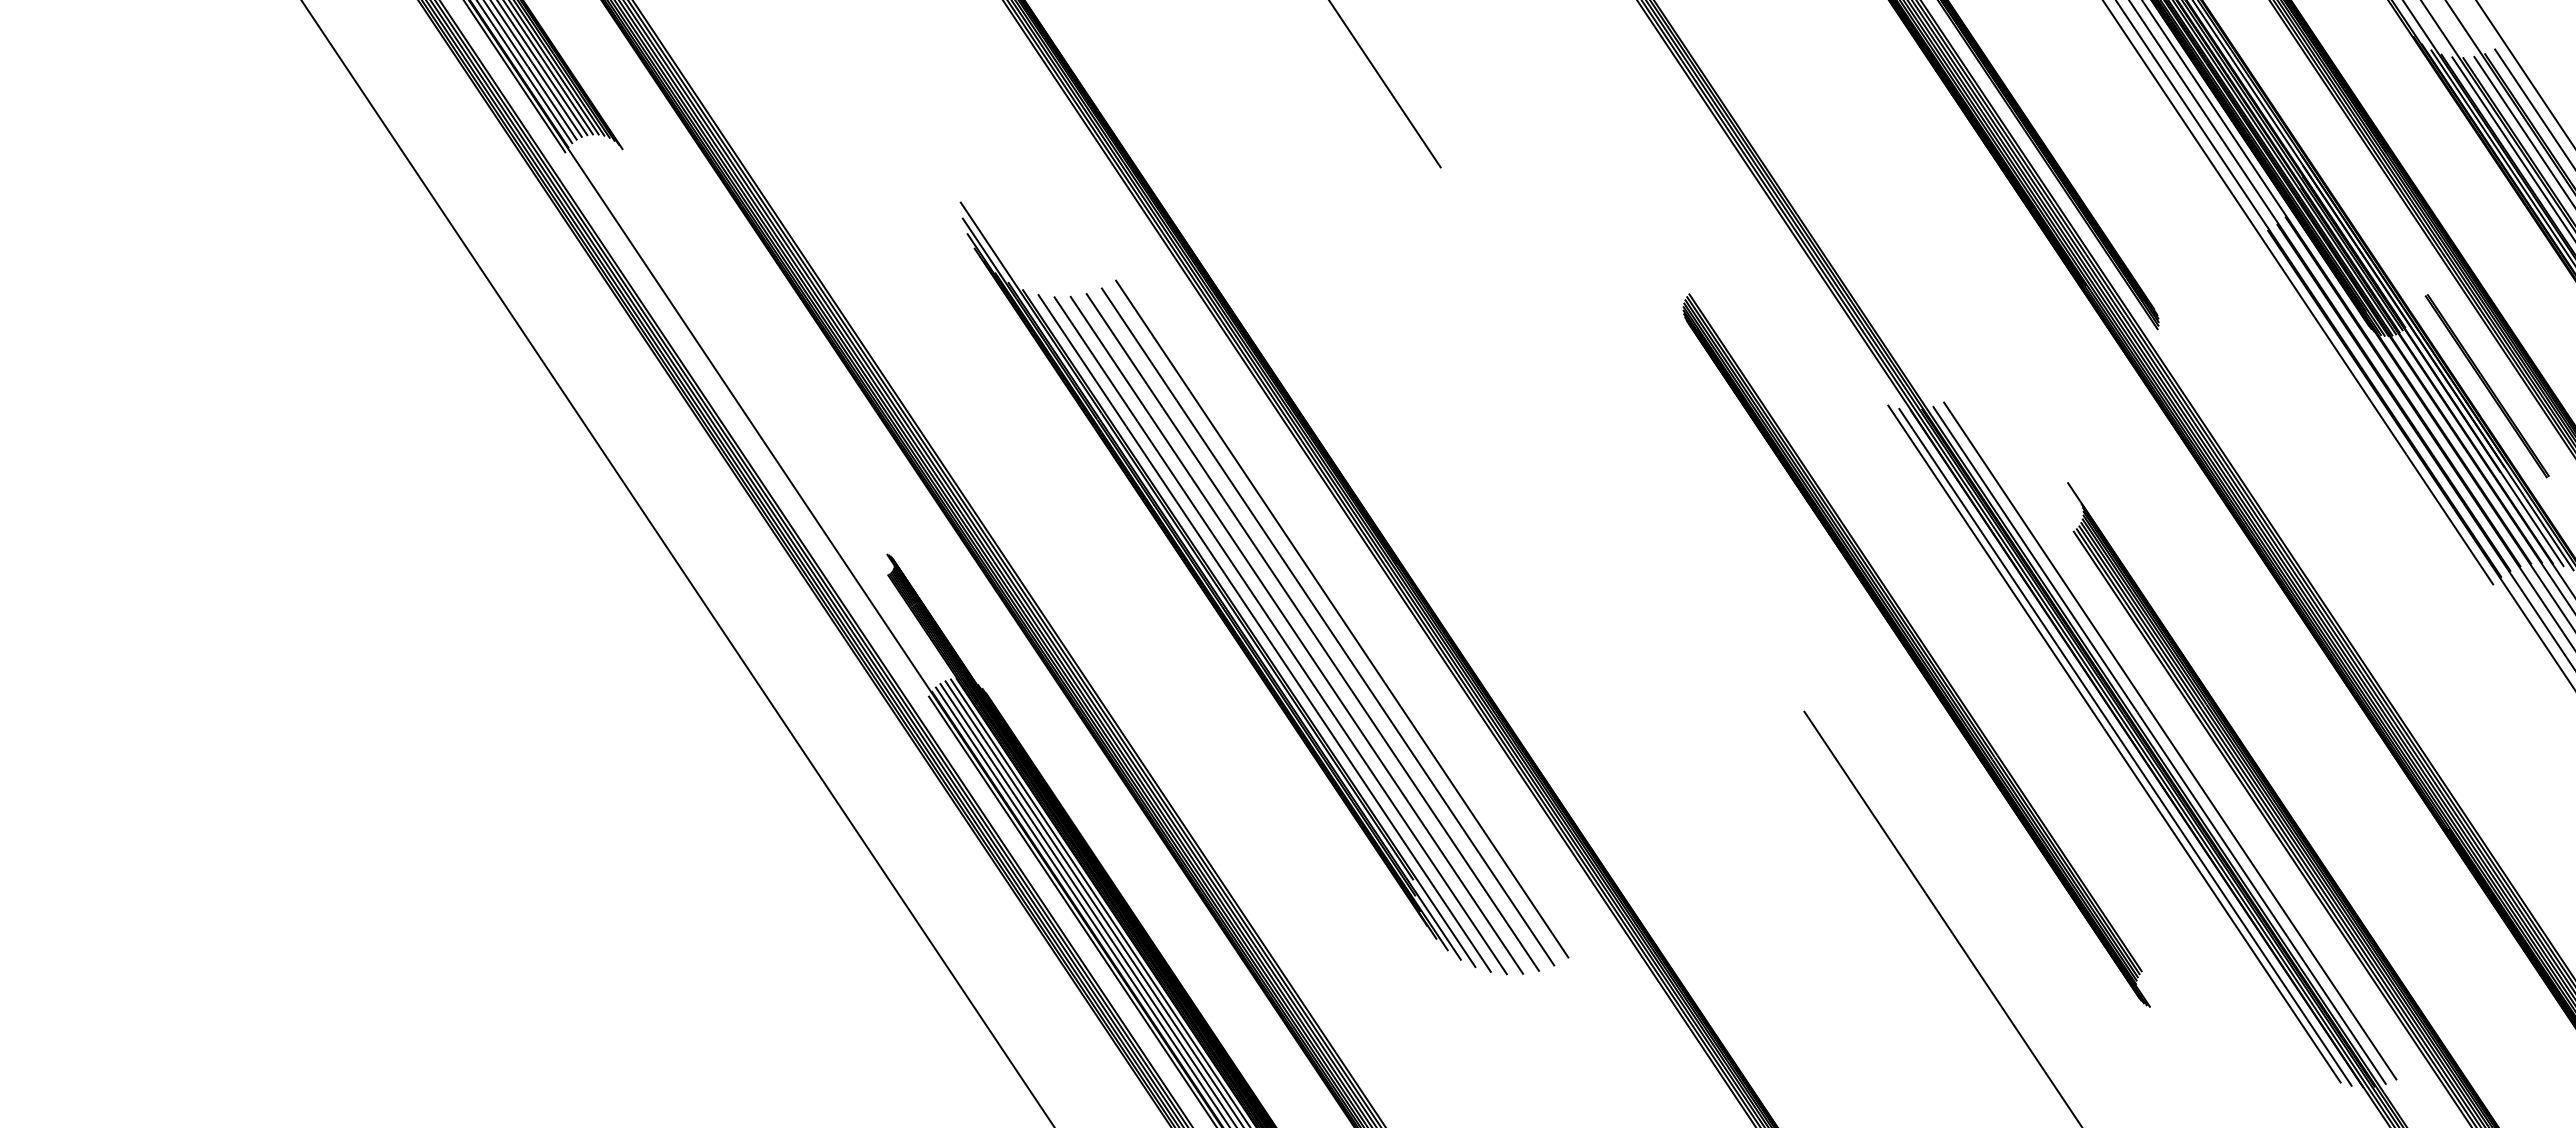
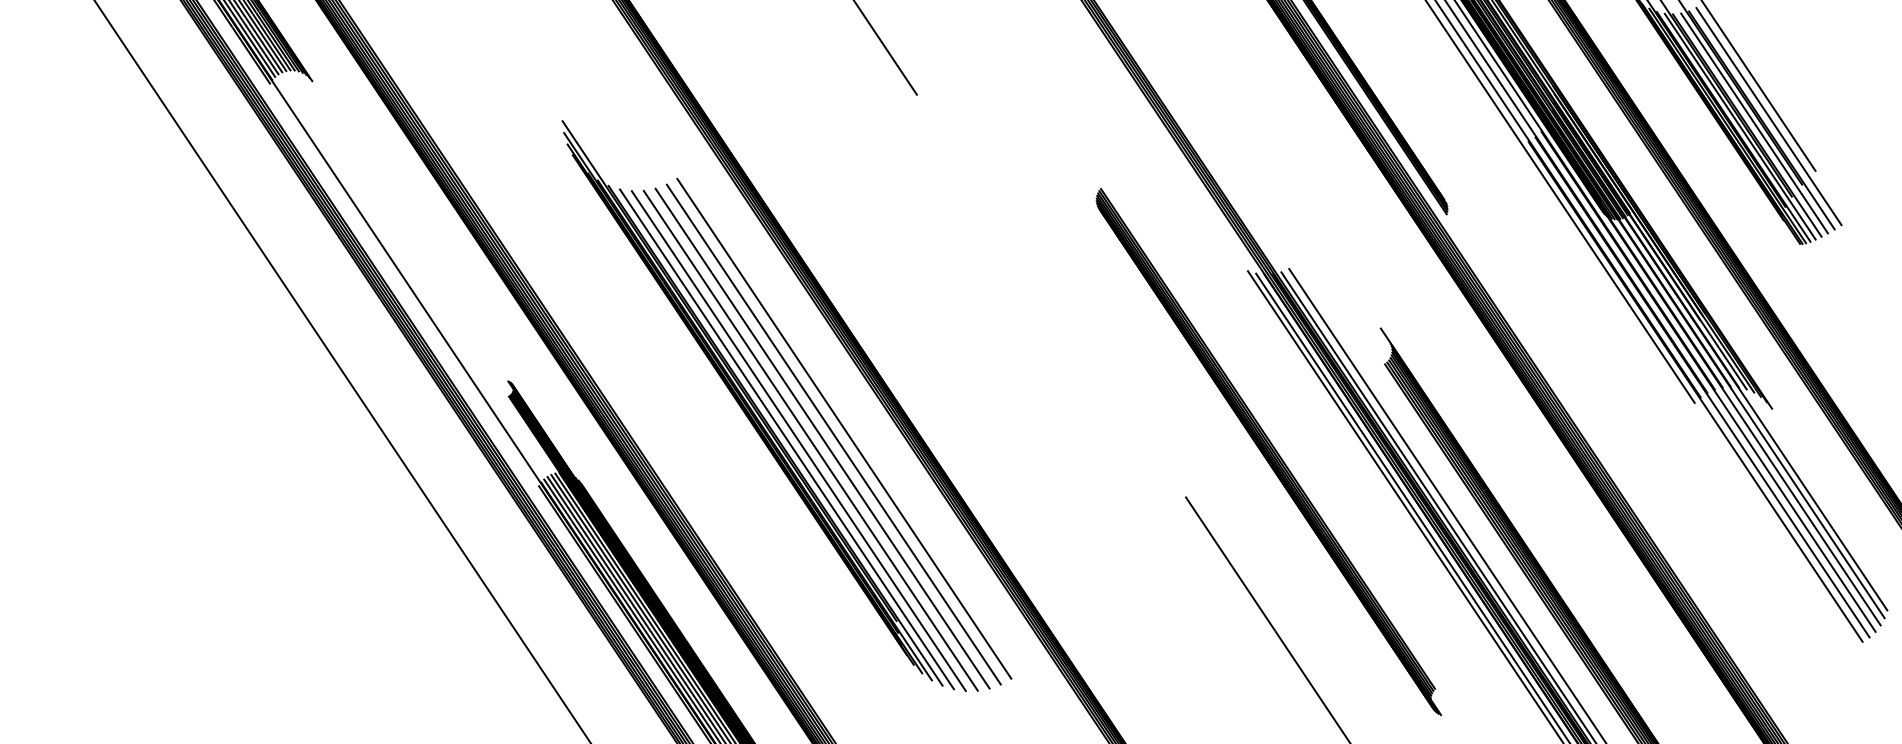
part: (2486, 386) -> (1689, 256), removed

